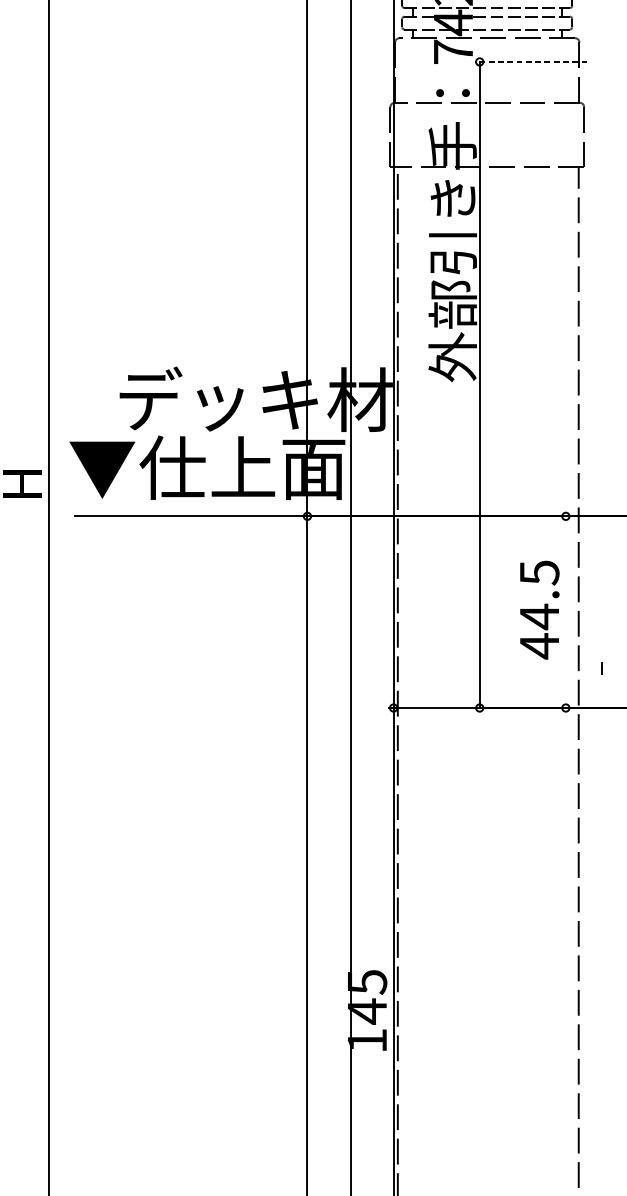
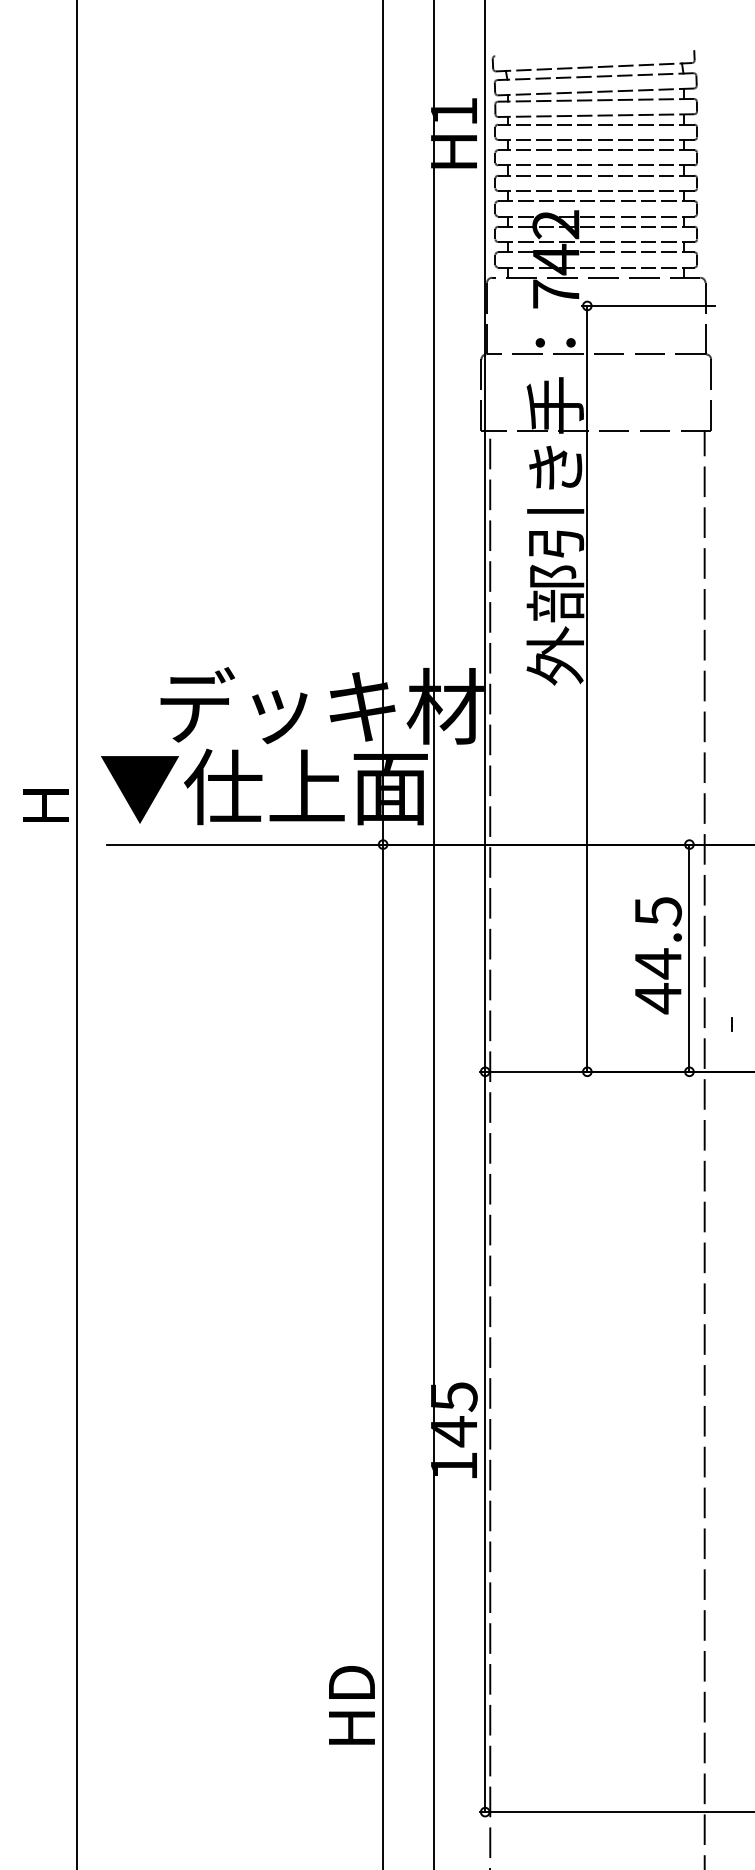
line: (531, 61) -> (648, 305), dashed -> solid
line: (565, 611) -> (689, 957), added

